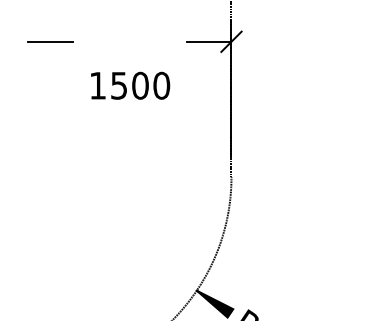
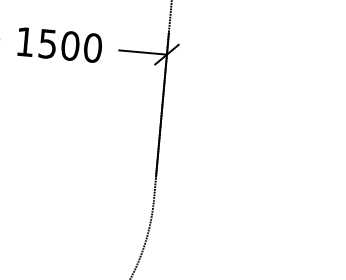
text: (130, 85) -> (59, 44), moved

